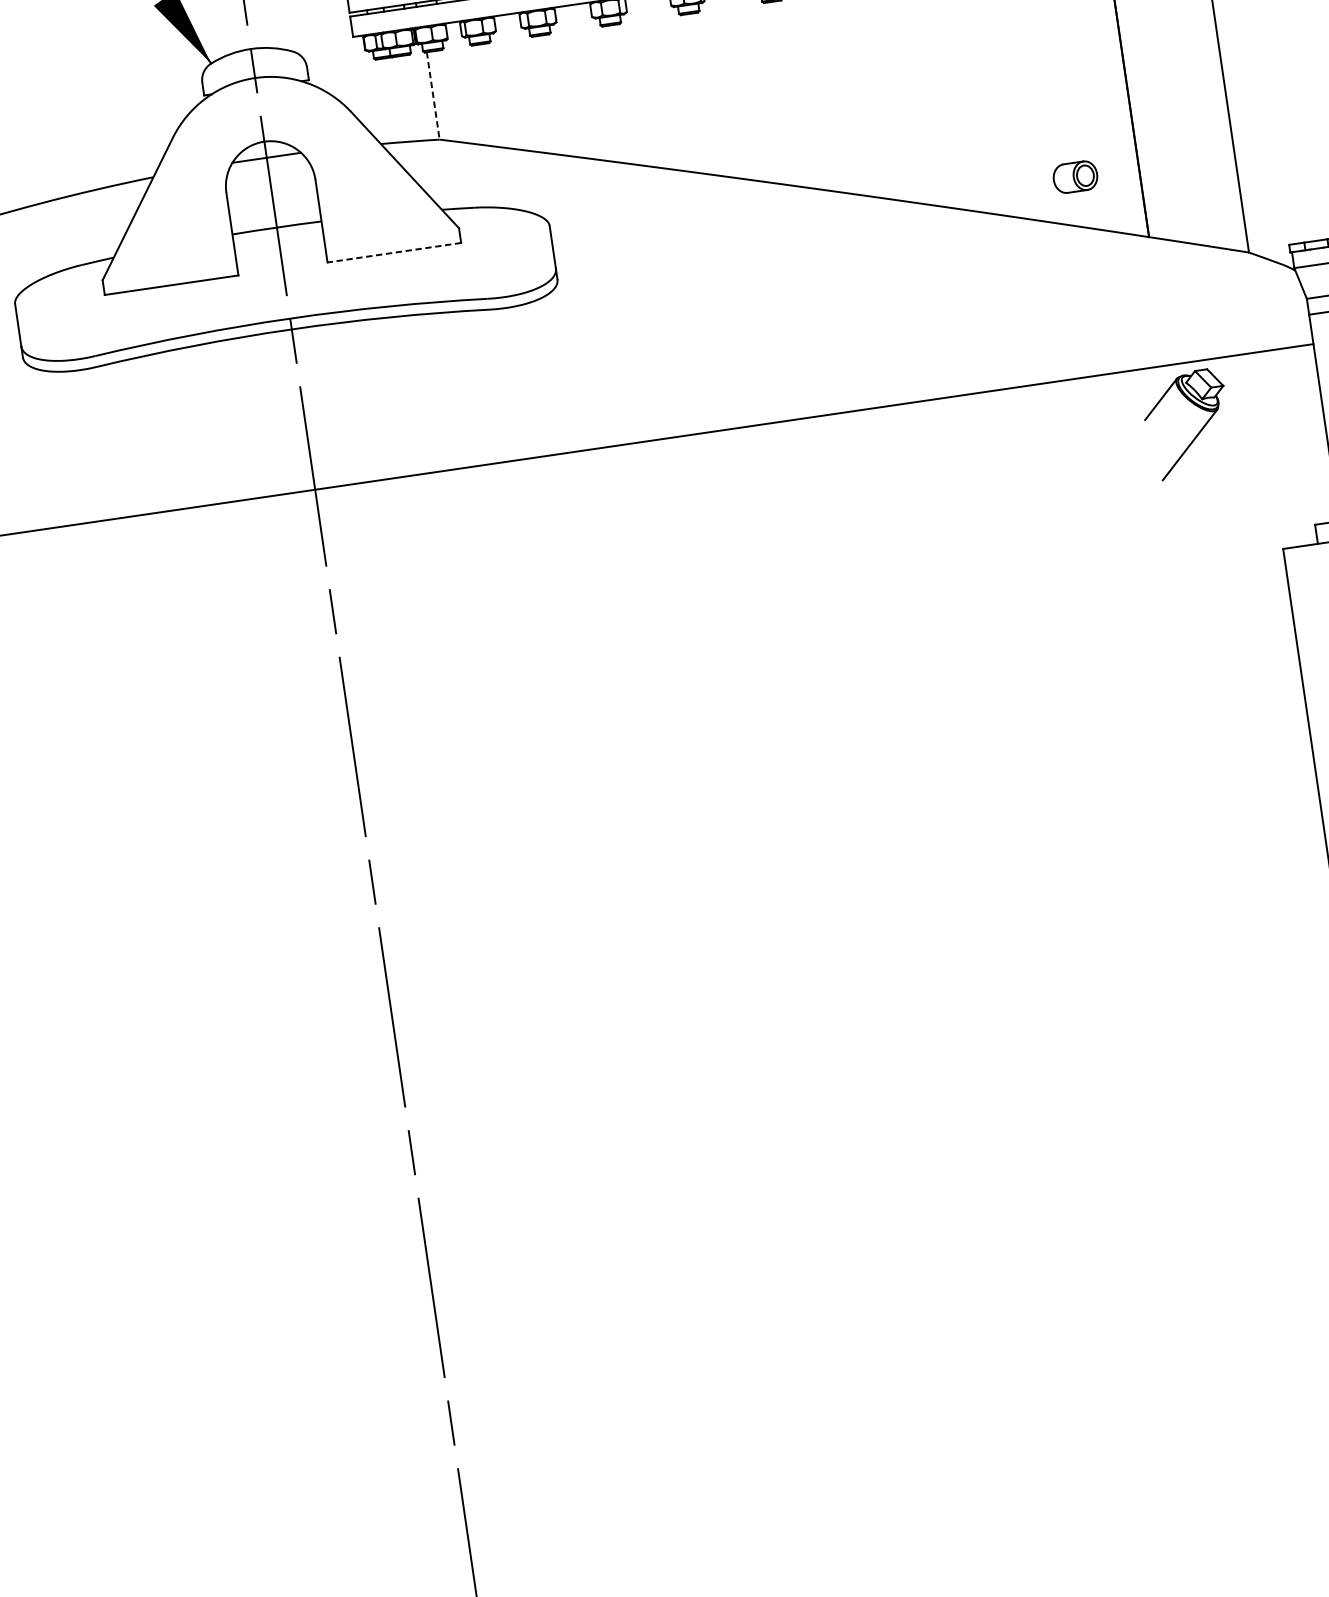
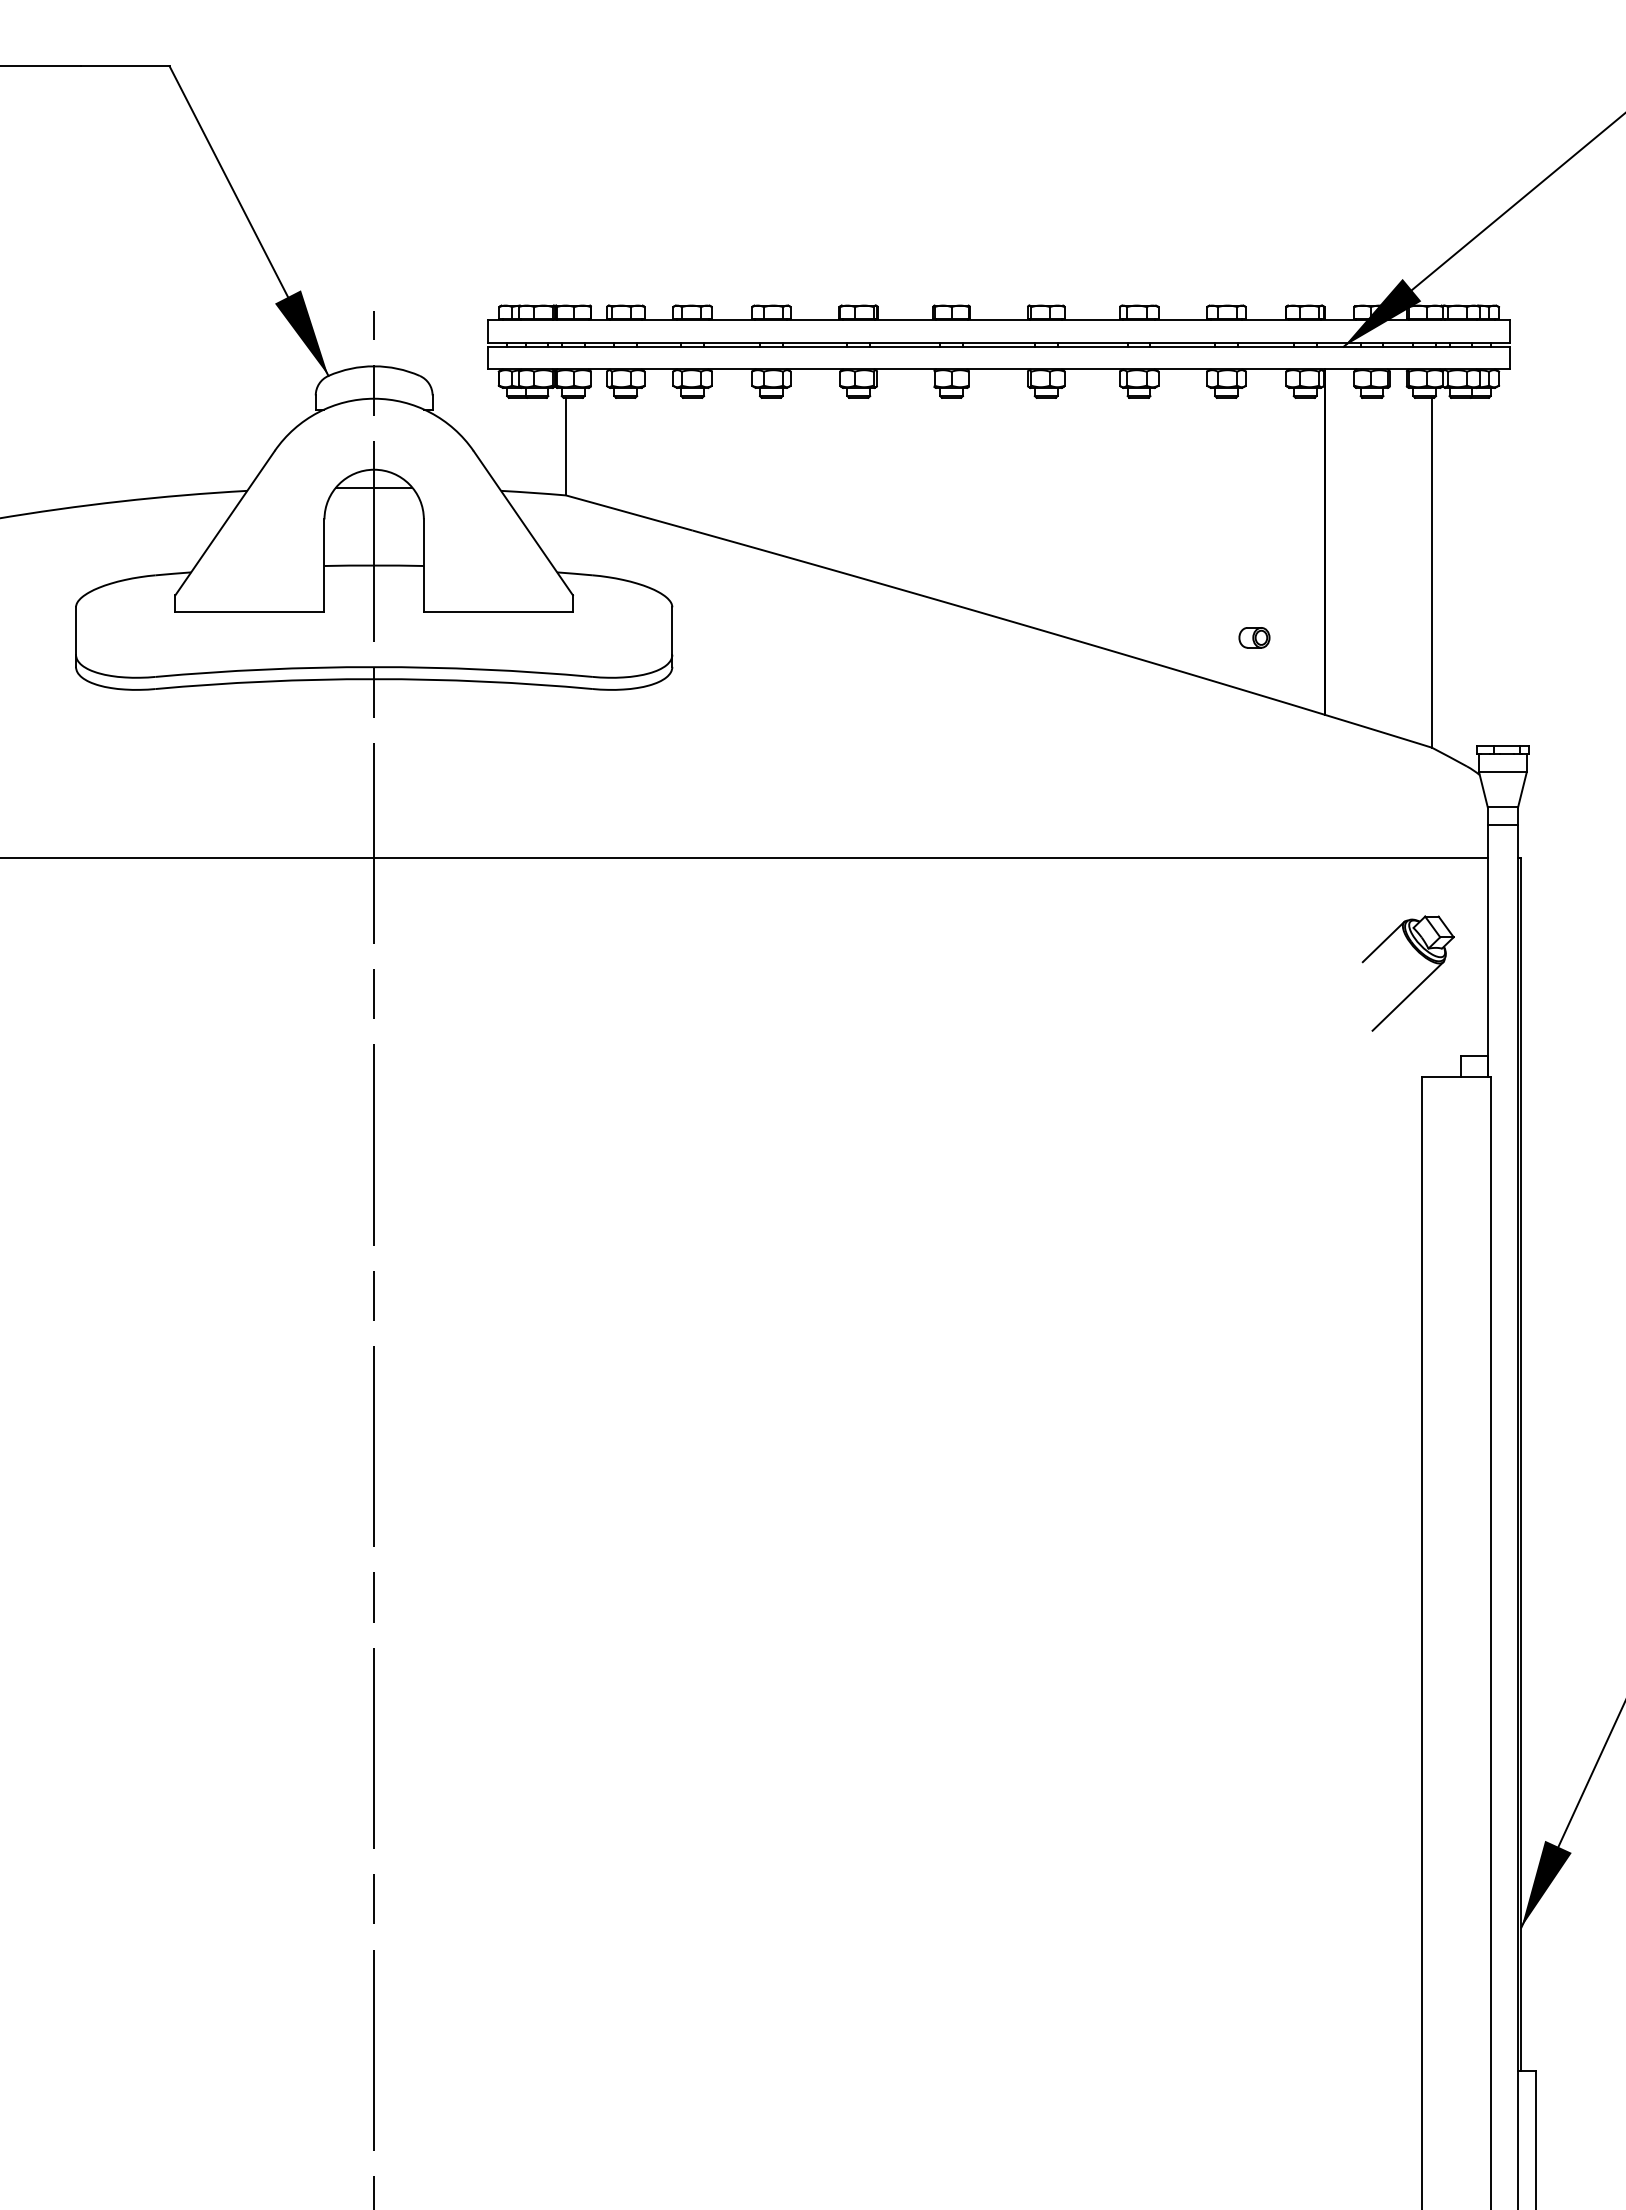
line: (432, 95) -> (565, 446), dashed -> solid
part: (1075, 176) -> (1254, 637), size x0.62
line: (394, 252) -> (498, 611), dashed -> solid
part: (1197, 432) -> (1418, 984), moved

